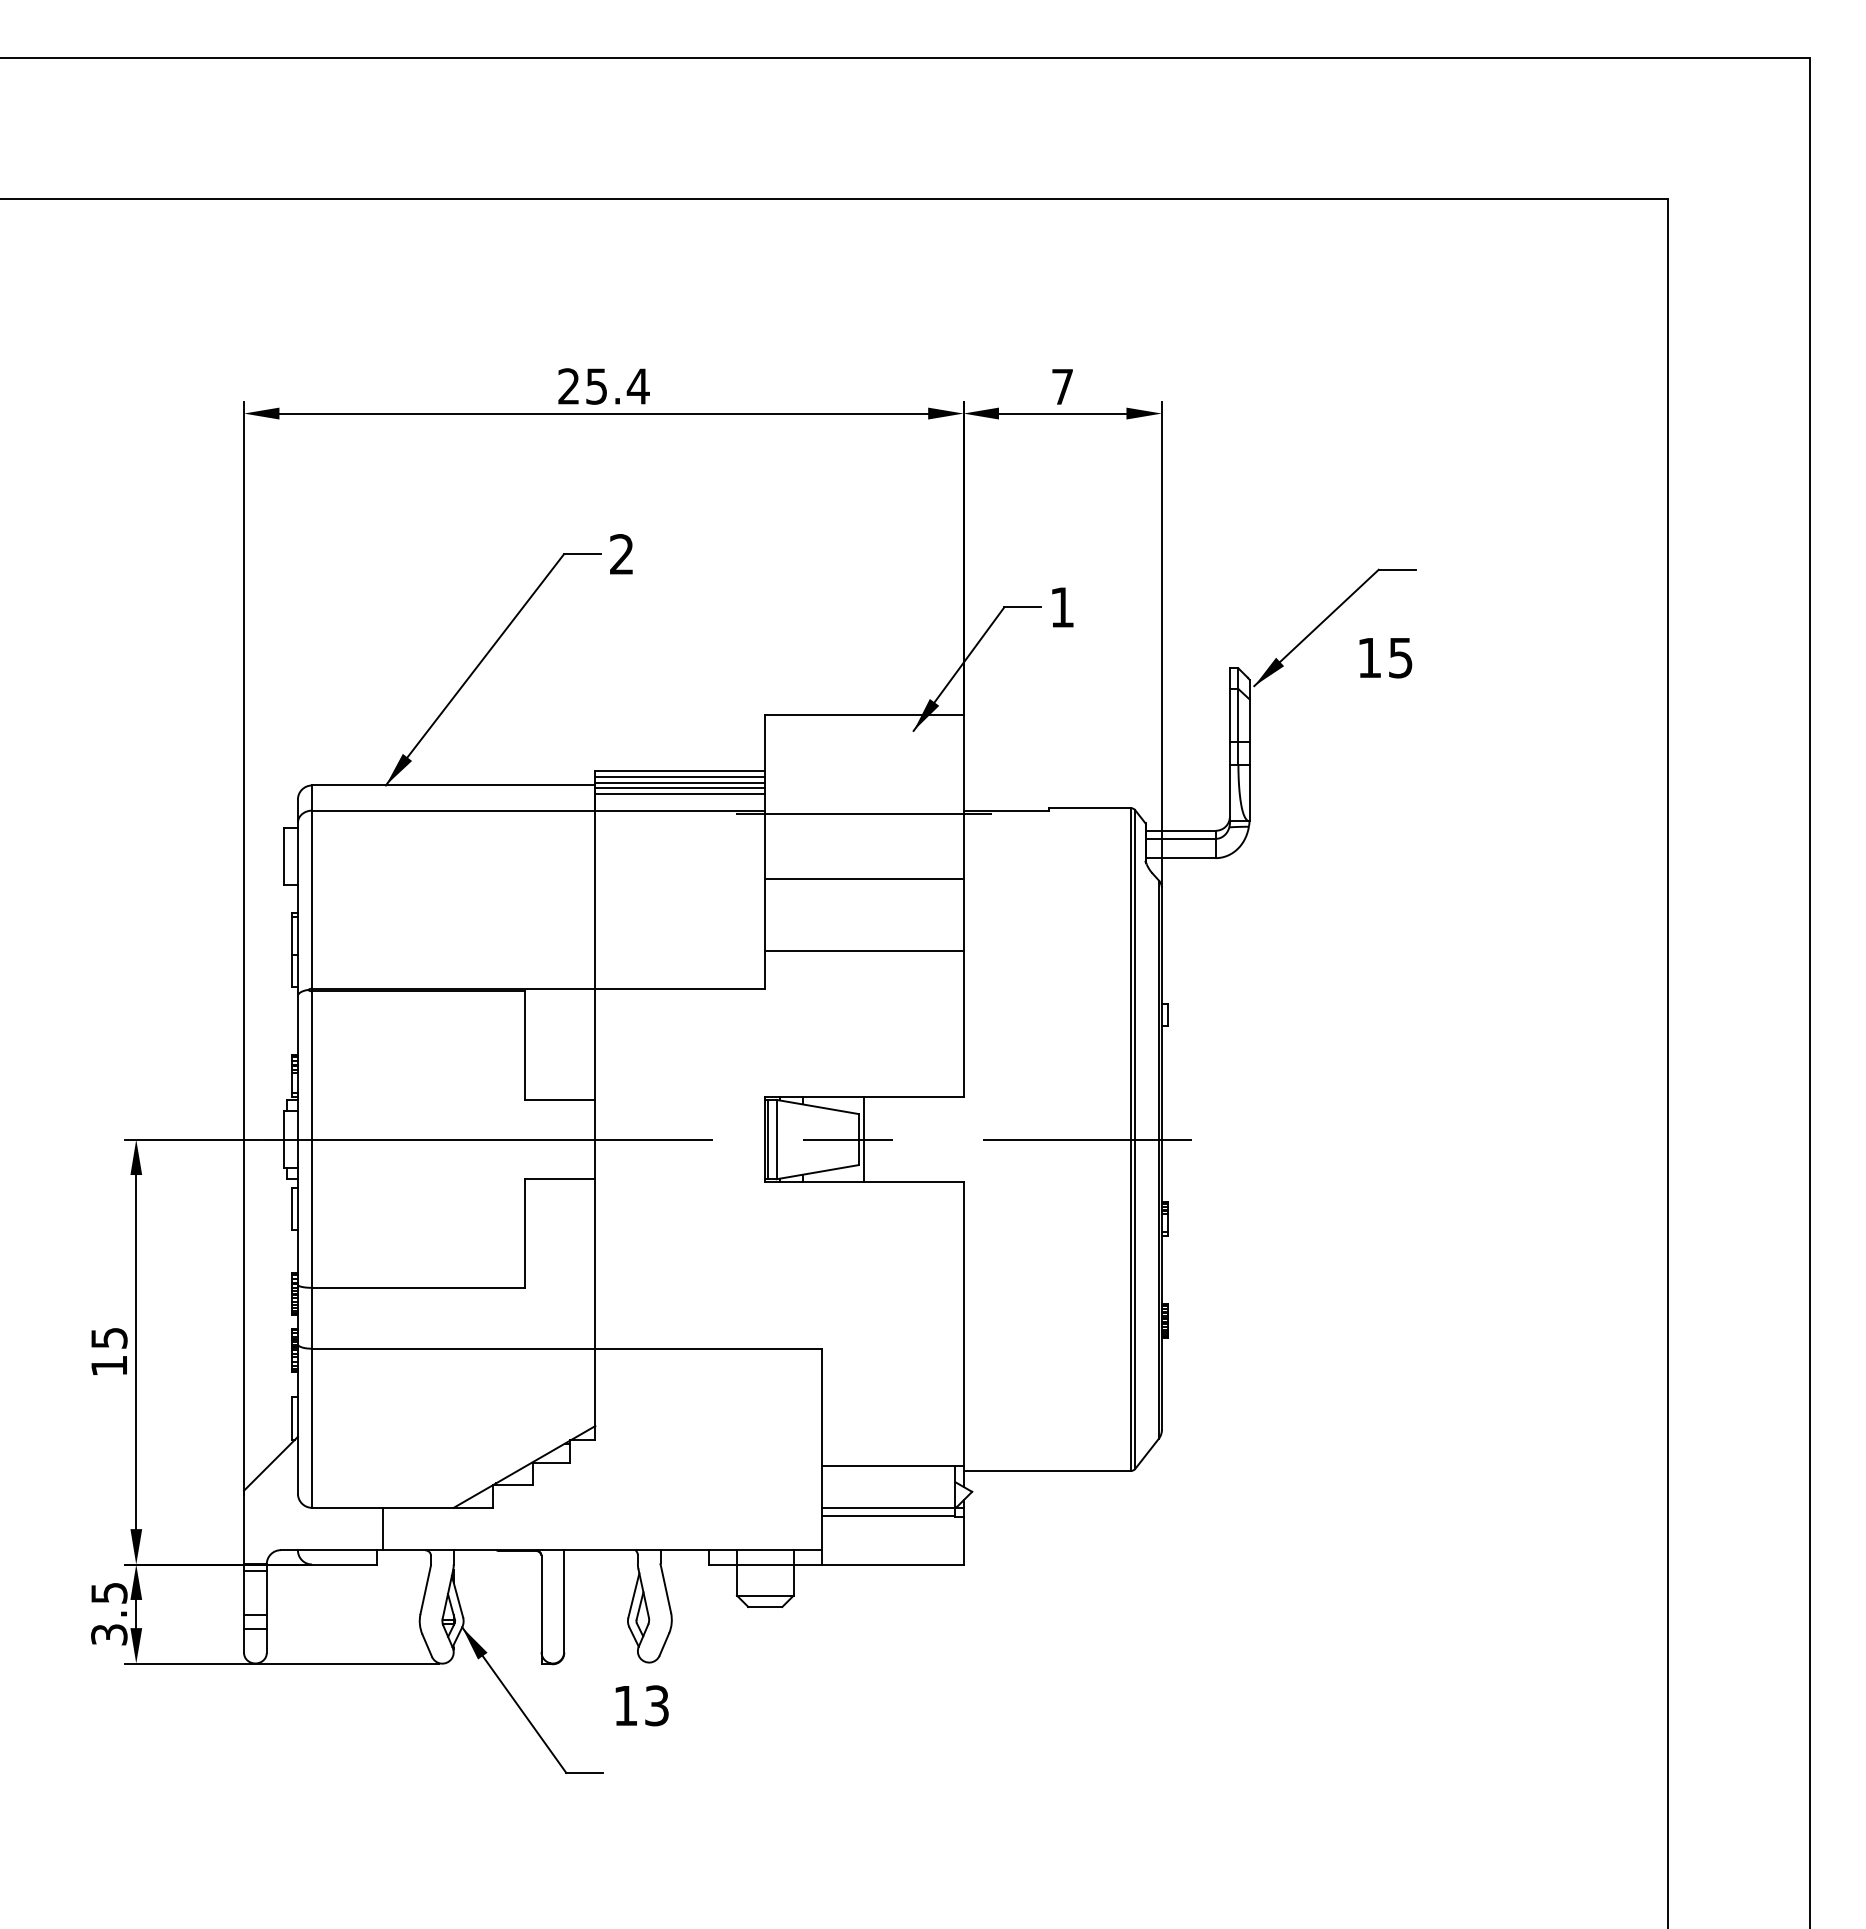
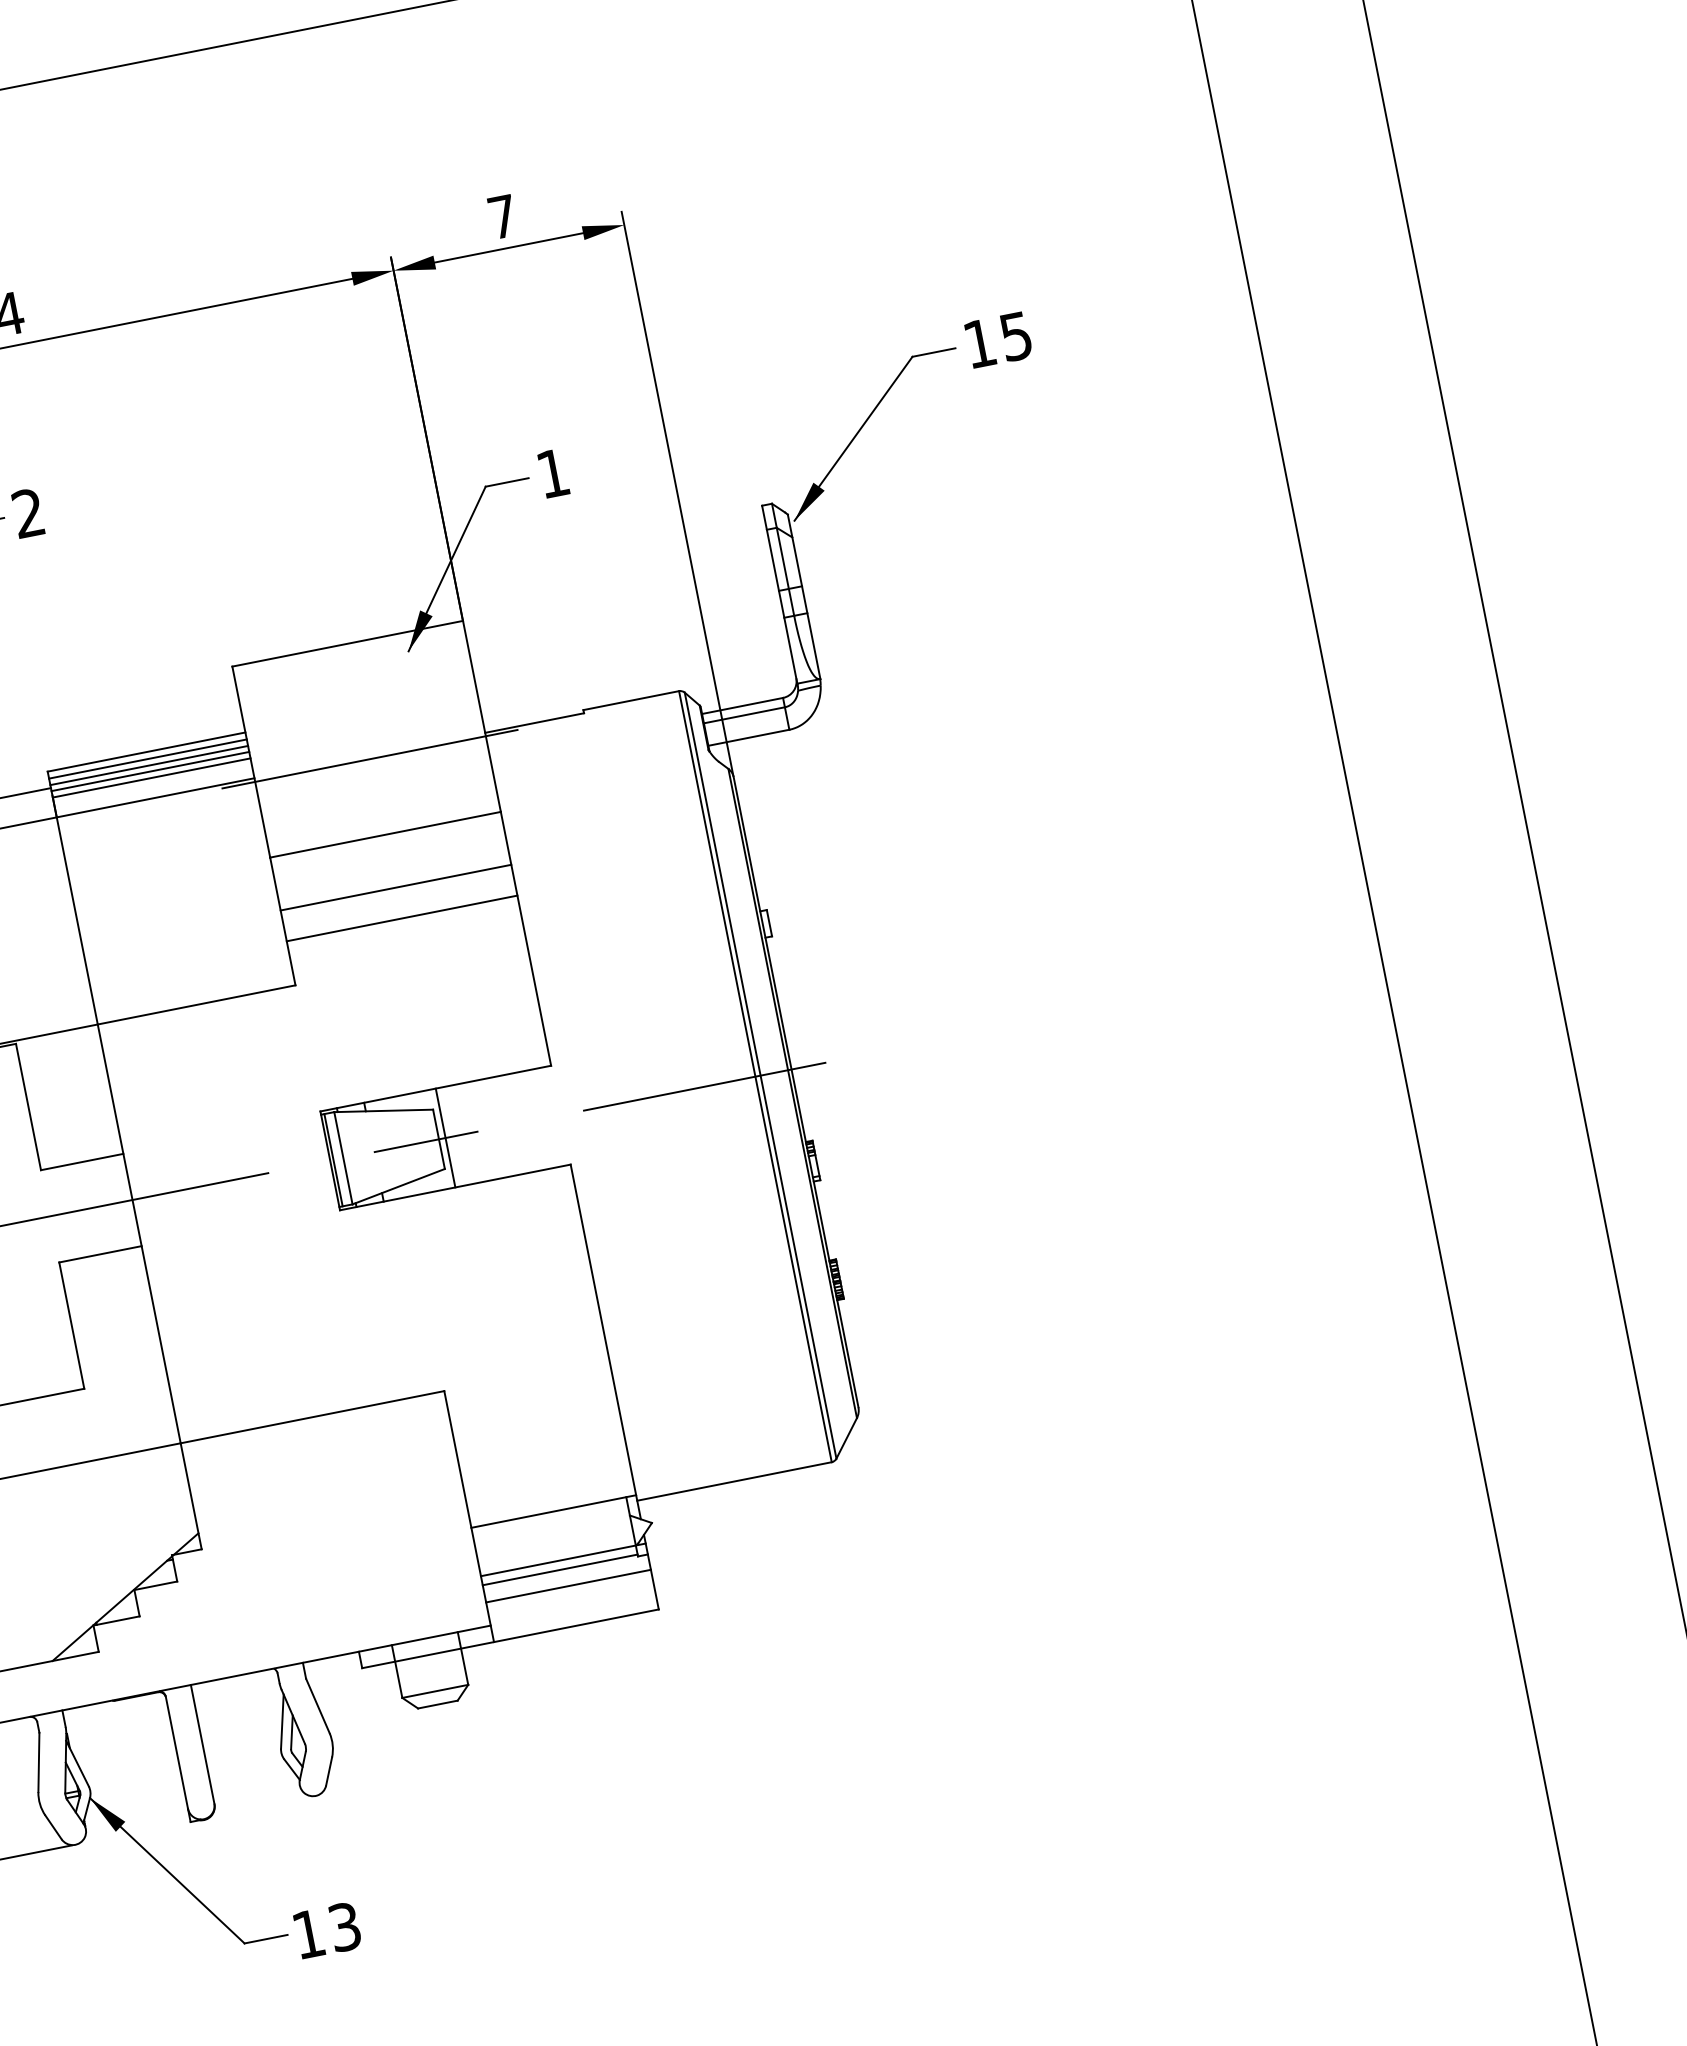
text: (1385, 658) -> (998, 340), moved
line: (864, 924) -> (396, 887), added
line: (892, 1530) -> (568, 1586), added
text: (641, 1705) -> (326, 1930), moved

